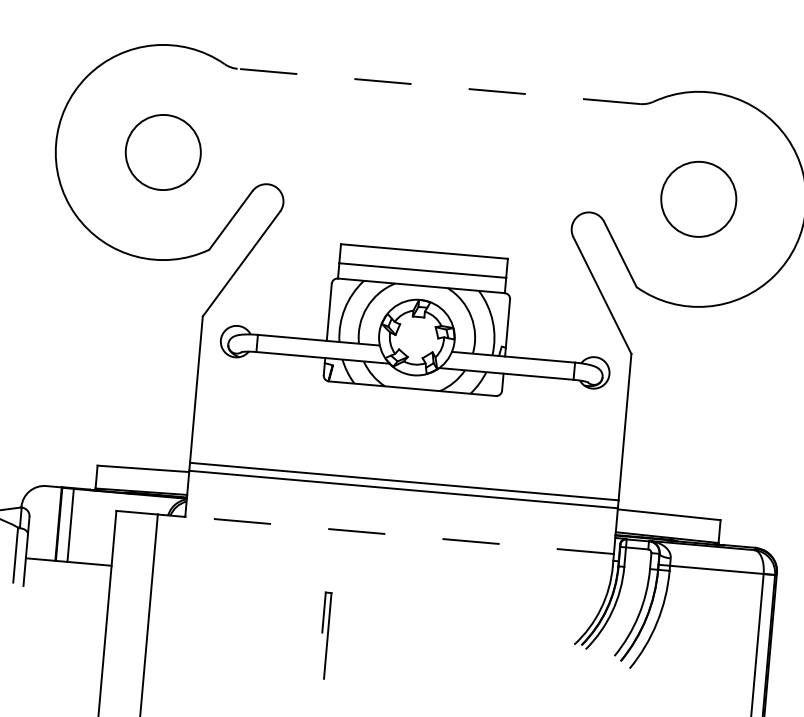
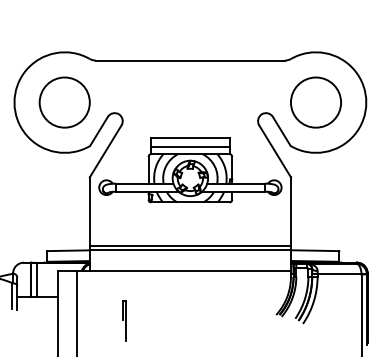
line: (436, 86) -> (189, 60), dashed -> solid
circle: (162, 152) -> (64, 102), size x1.43
circle: (697, 199) -> (315, 102), size x1.43
line: (399, 535) -> (190, 271), dashed -> solid
part: (324, 634) -> (124, 320), moved

